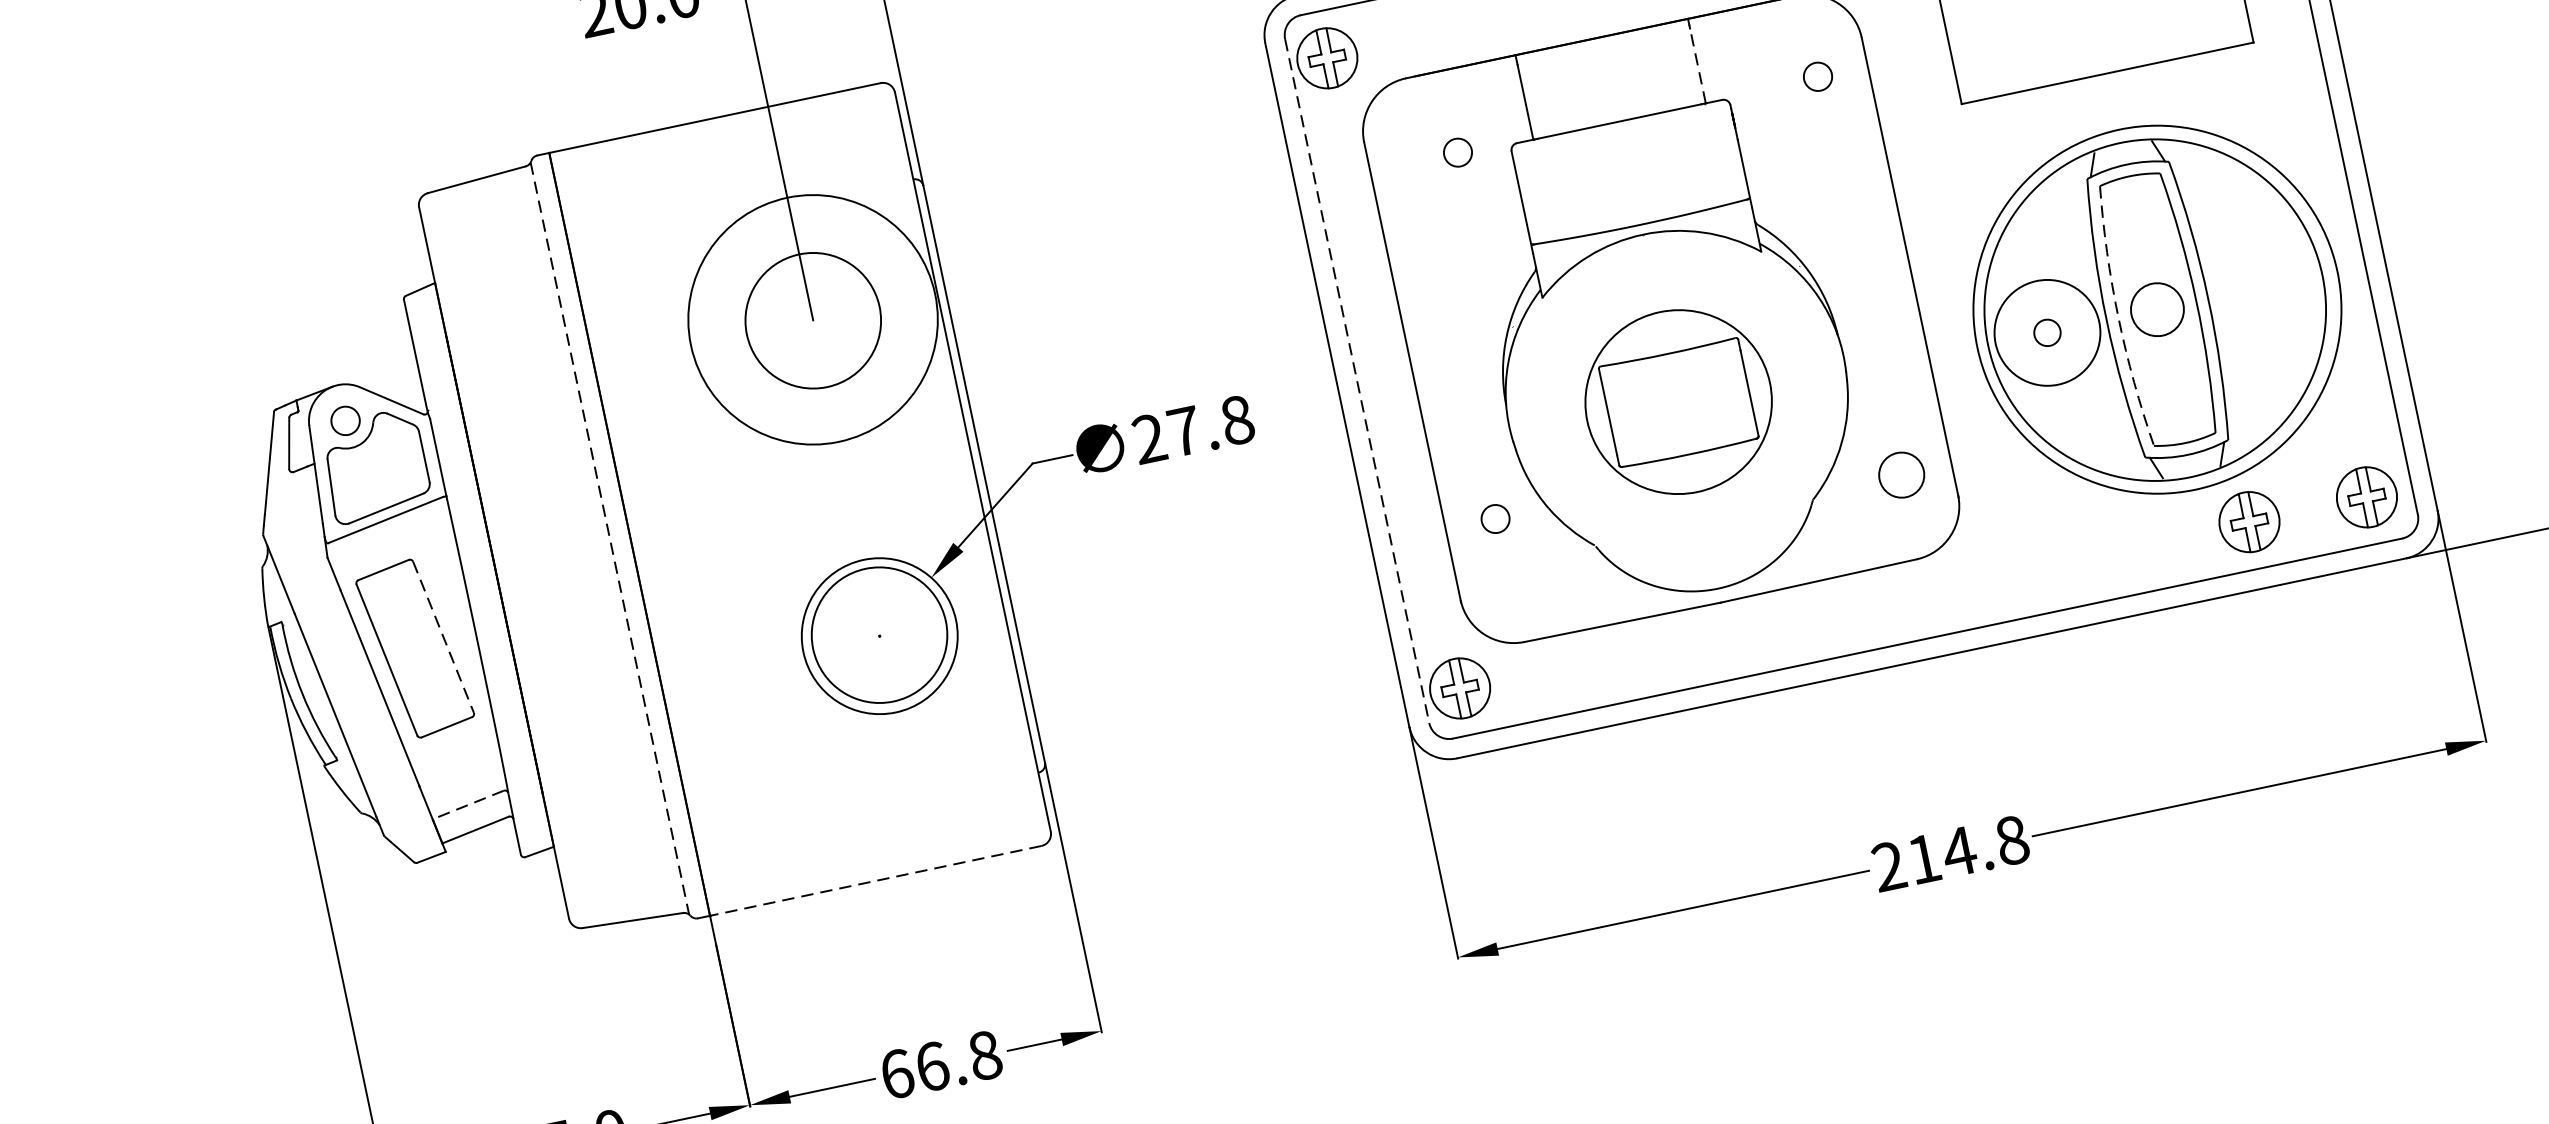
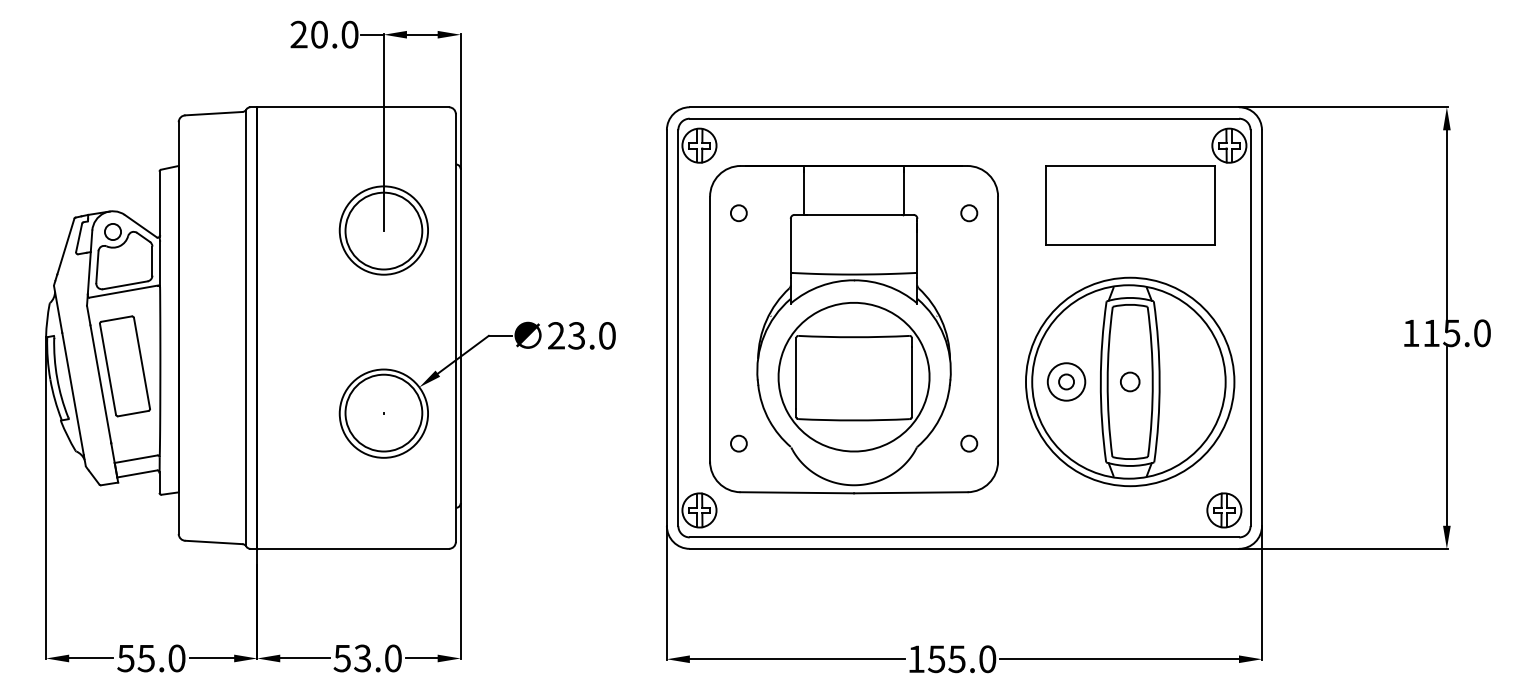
line: (1698, 66) -> (904, 193), dashed -> solid
circle: (1457, 153) -> (738, 213), moved
circle: (2156, 309) -> (1129, 381), size x0.62
arc: (2118, 317) -> (1107, 381), dashed -> solid
circle: (812, 319) -> (383, 230), size x0.62
circle: (2047, 332) -> (1066, 381), size x0.62
line: (1357, 381) -> (678, 328), dashed -> solid
part: (1677, 402) -> (853, 377), size x1.43
text: (1209, 425) -> (591, 335), 27.8 -> 23.0
circle: (1902, 474) -> (969, 443), size x0.62
circle: (1494, 518) -> (738, 443), moved
part: (2249, 522) -> (1156, 510), removed
line: (609, 539) -> (245, 328), dashed -> solid
line: (444, 637) -> (142, 363), dashed -> solid
line: (468, 805) -> (136, 459), dashed -> solid
text: (1951, 853) -> (952, 659), 214.8 -> 155.0
line: (876, 880) -> (353, 548), dashed -> solid
text: (940, 1065) -> (367, 658), 66.8 -> 53.0

